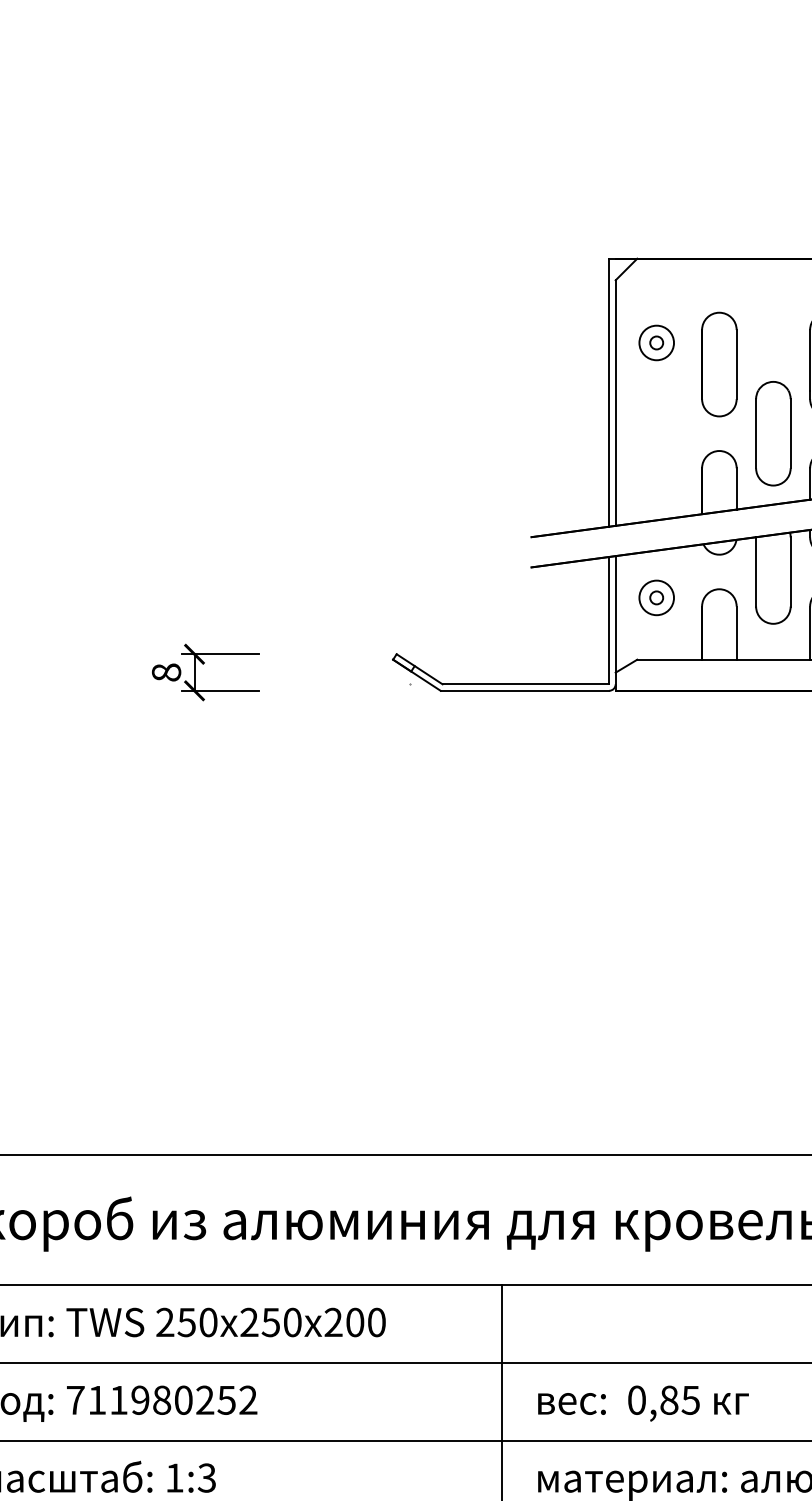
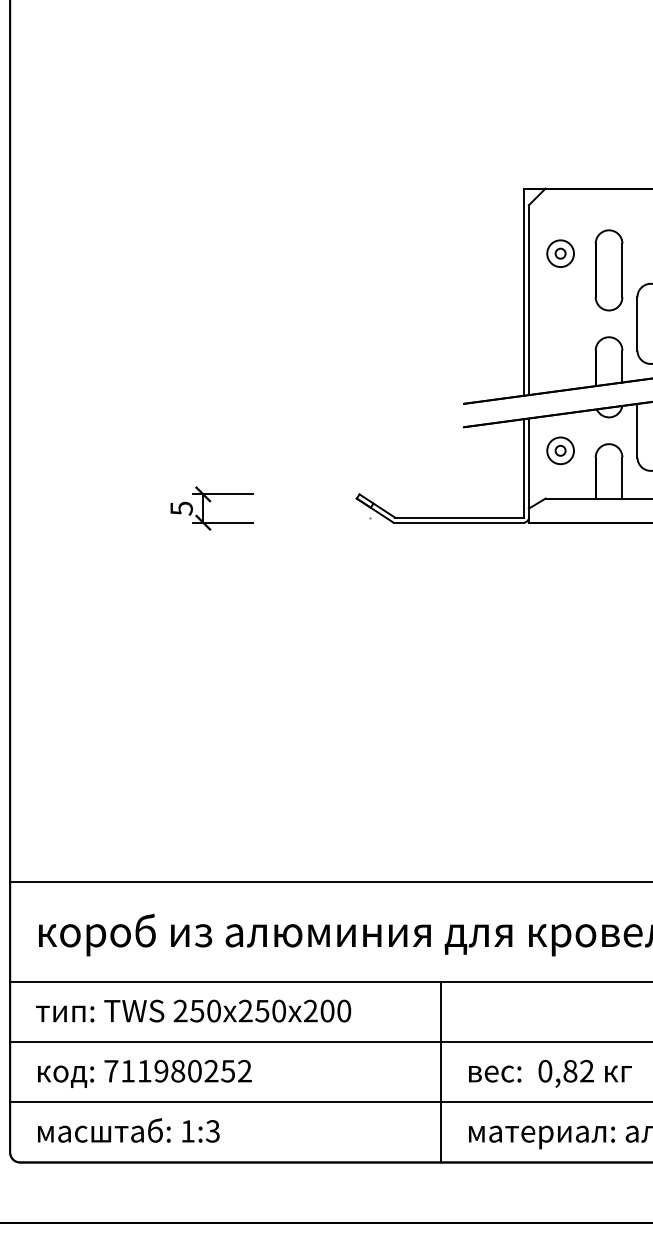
text: (166, 672) -> (181, 508), 8 -> 5
text: (690, 1399) -> (586, 1070), 0,85 -> 0,82

